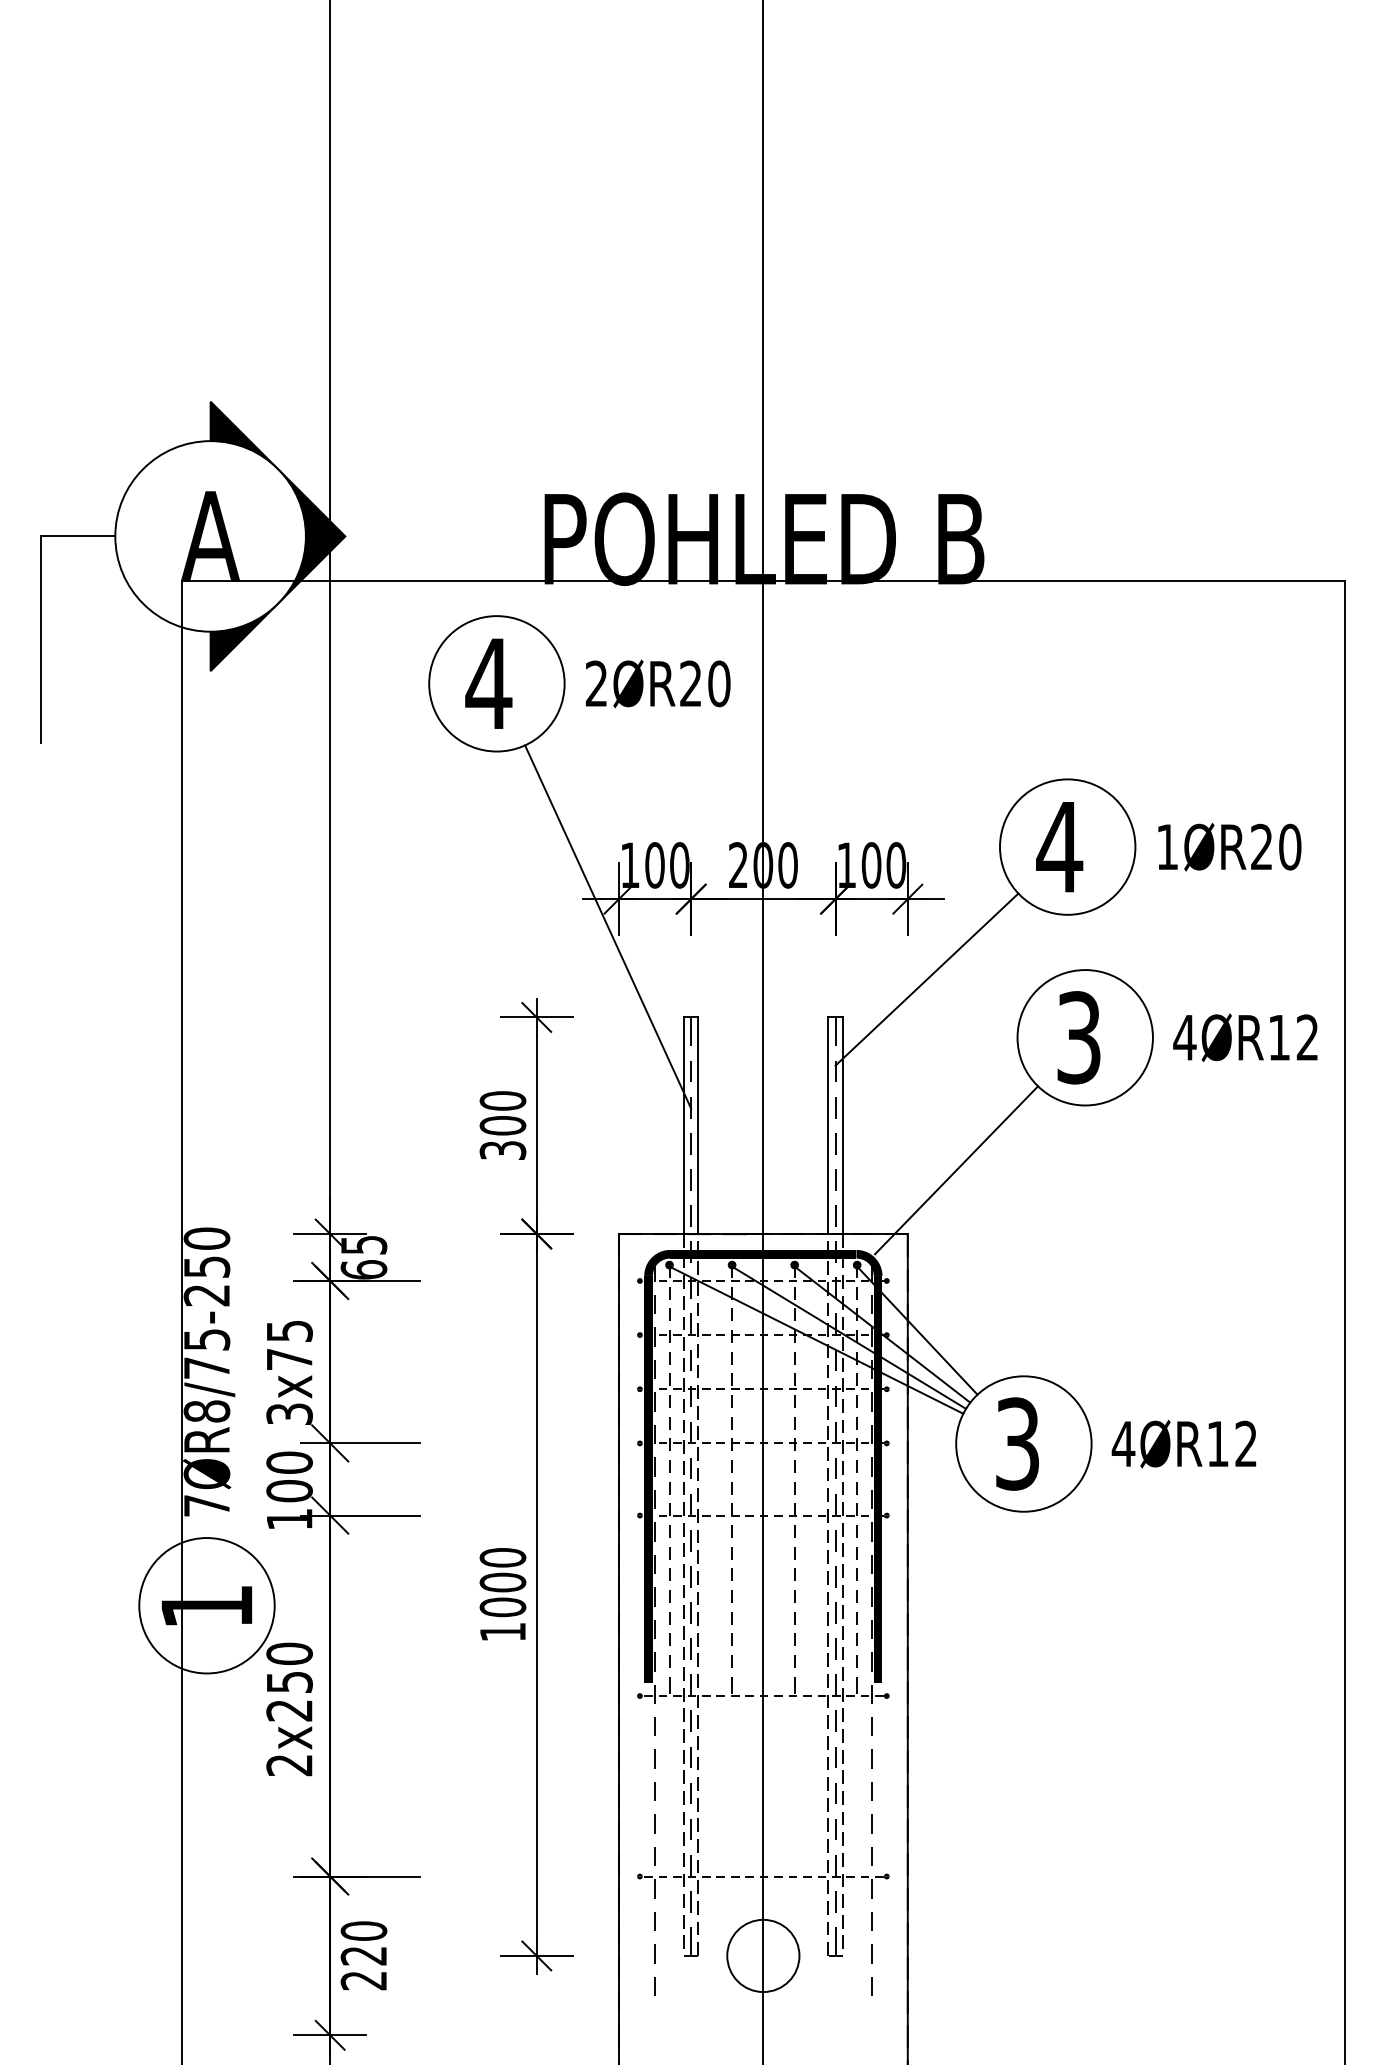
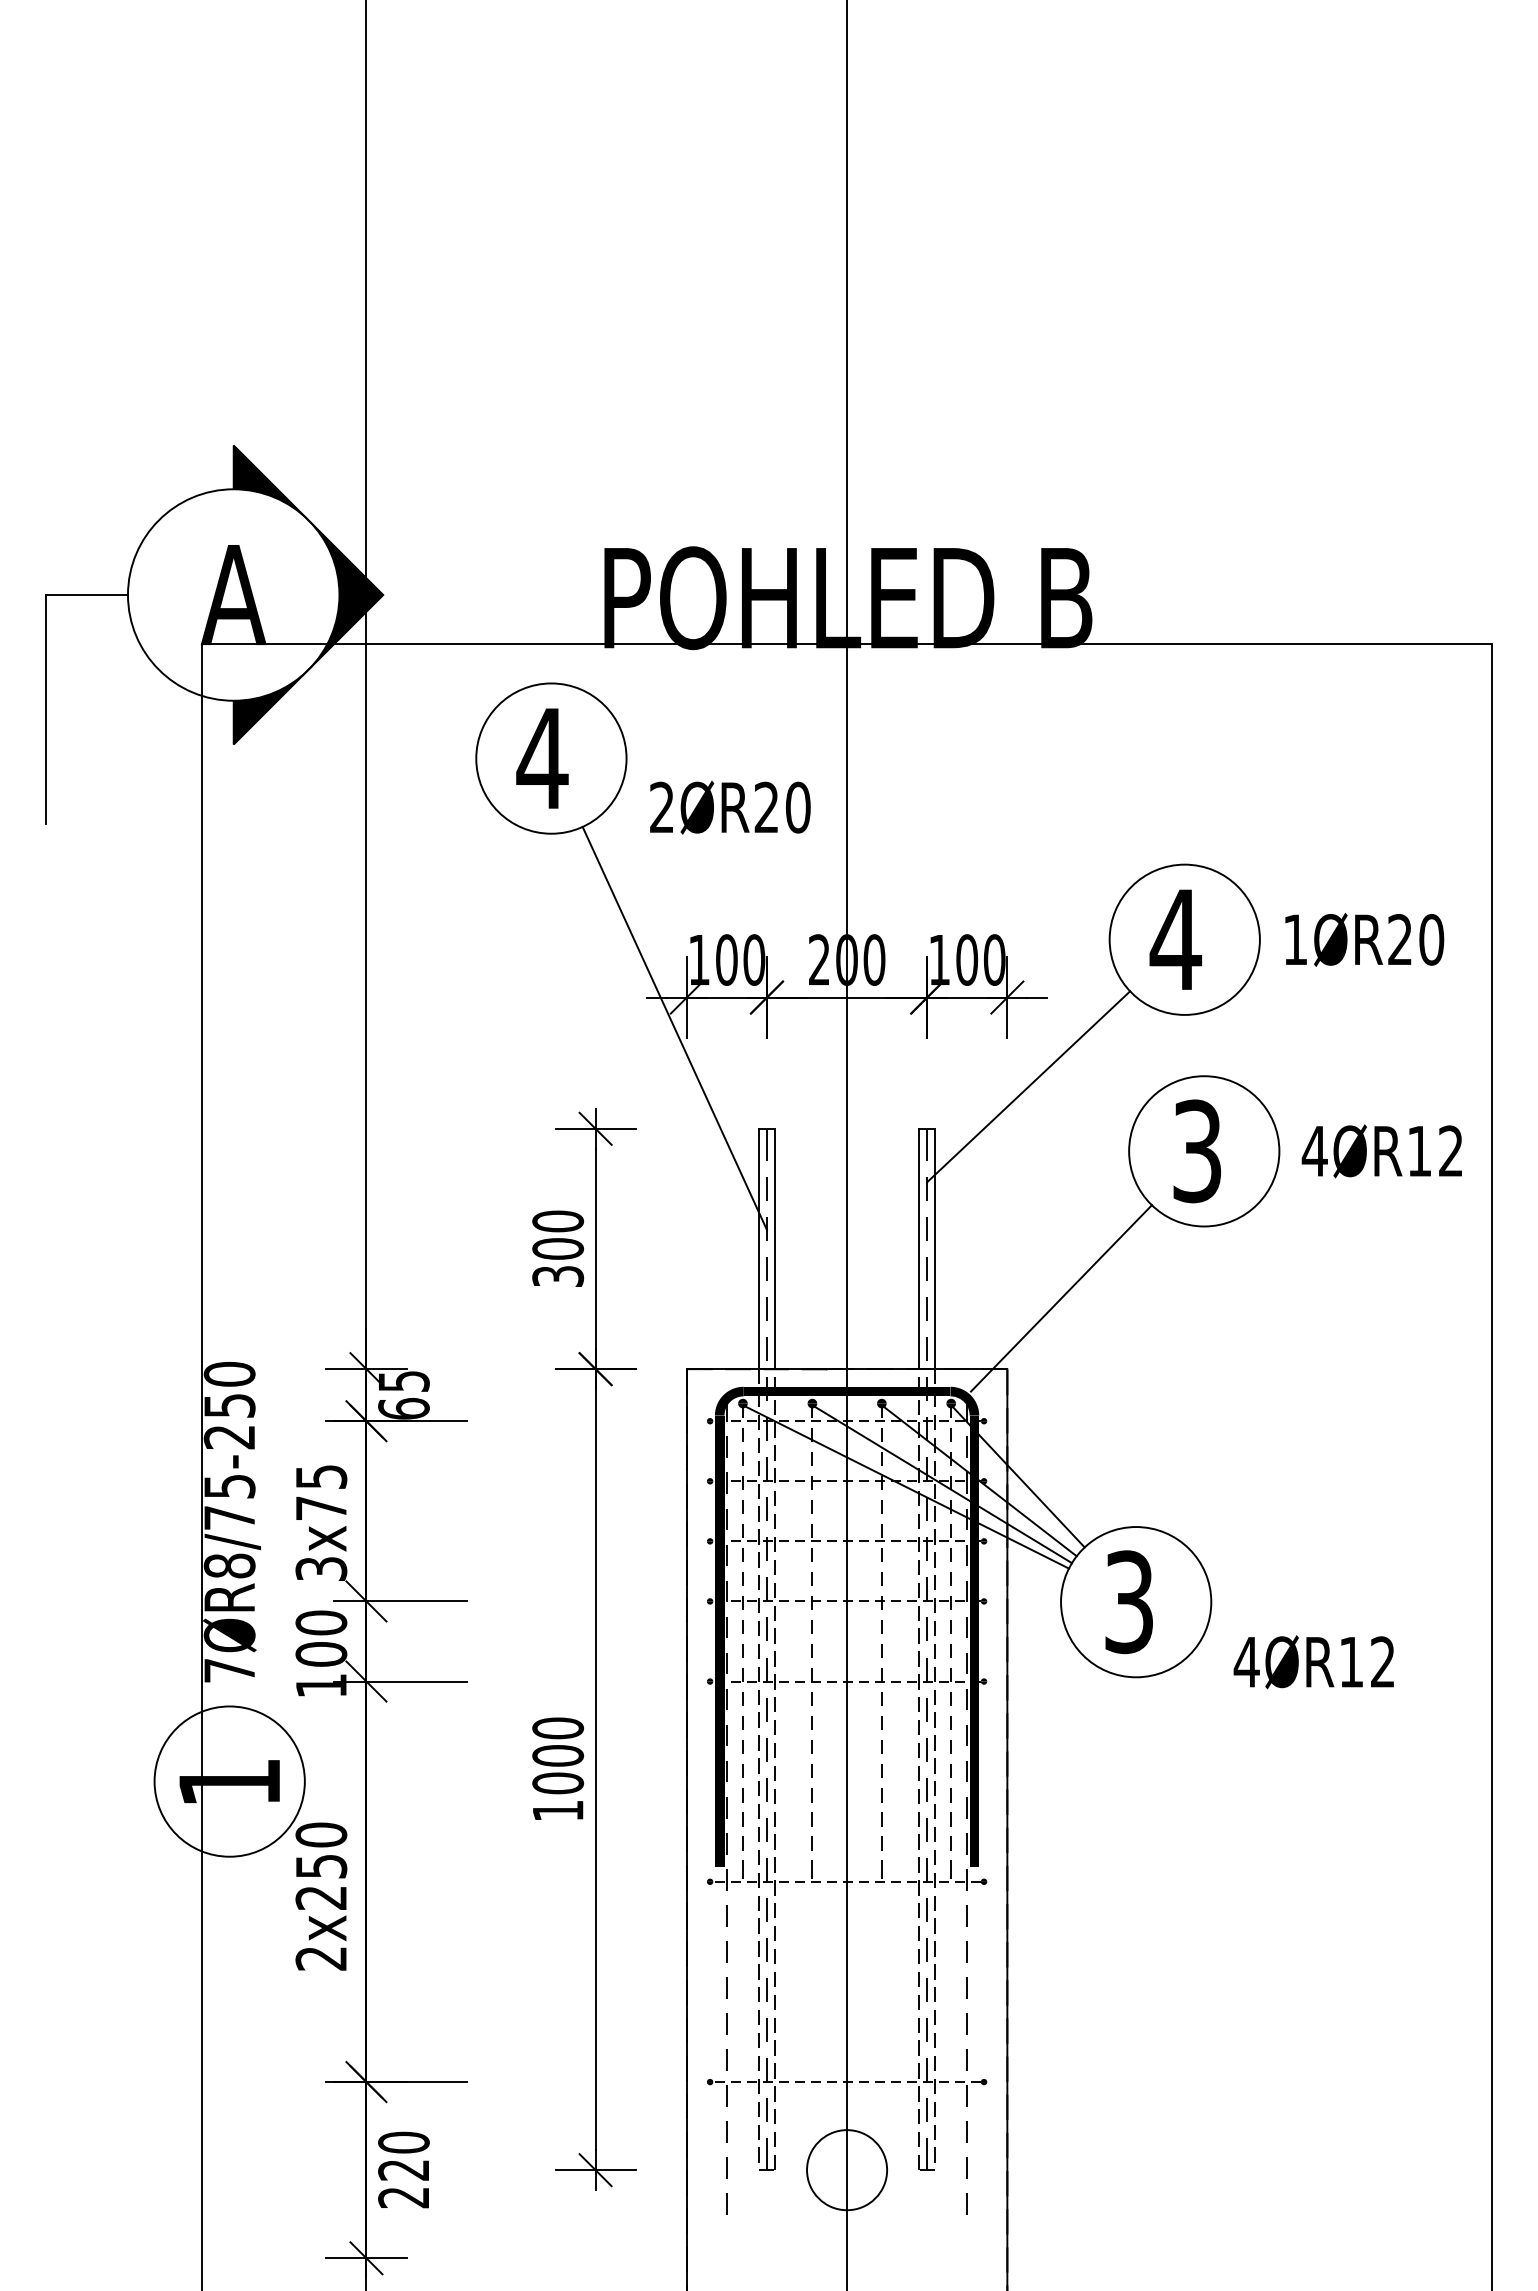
text: (658, 683) -> (730, 807), moved
text: (1183, 1444) -> (1313, 1662), moved

